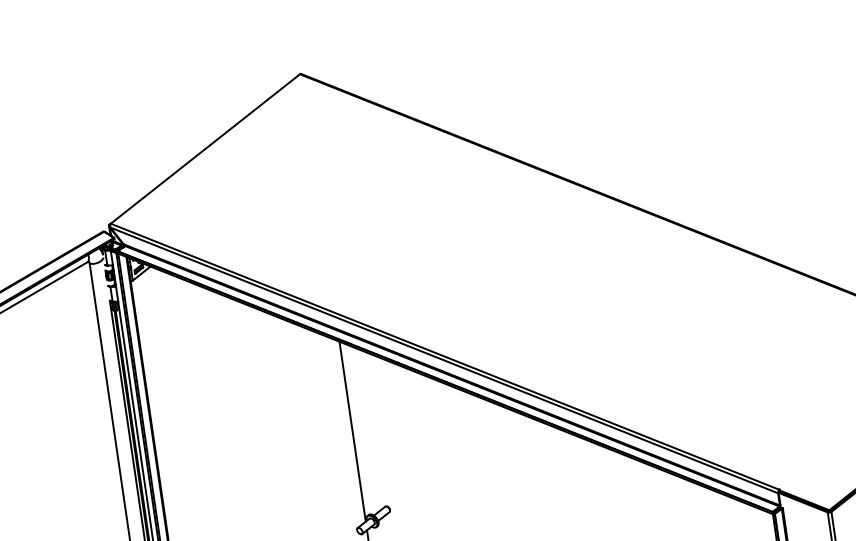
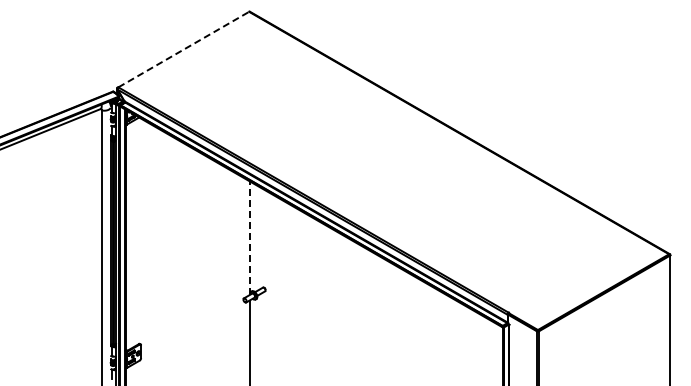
line: (204, 148) -> (183, 49), solid -> dashed
line: (352, 432) -> (249, 238), solid -> dashed

